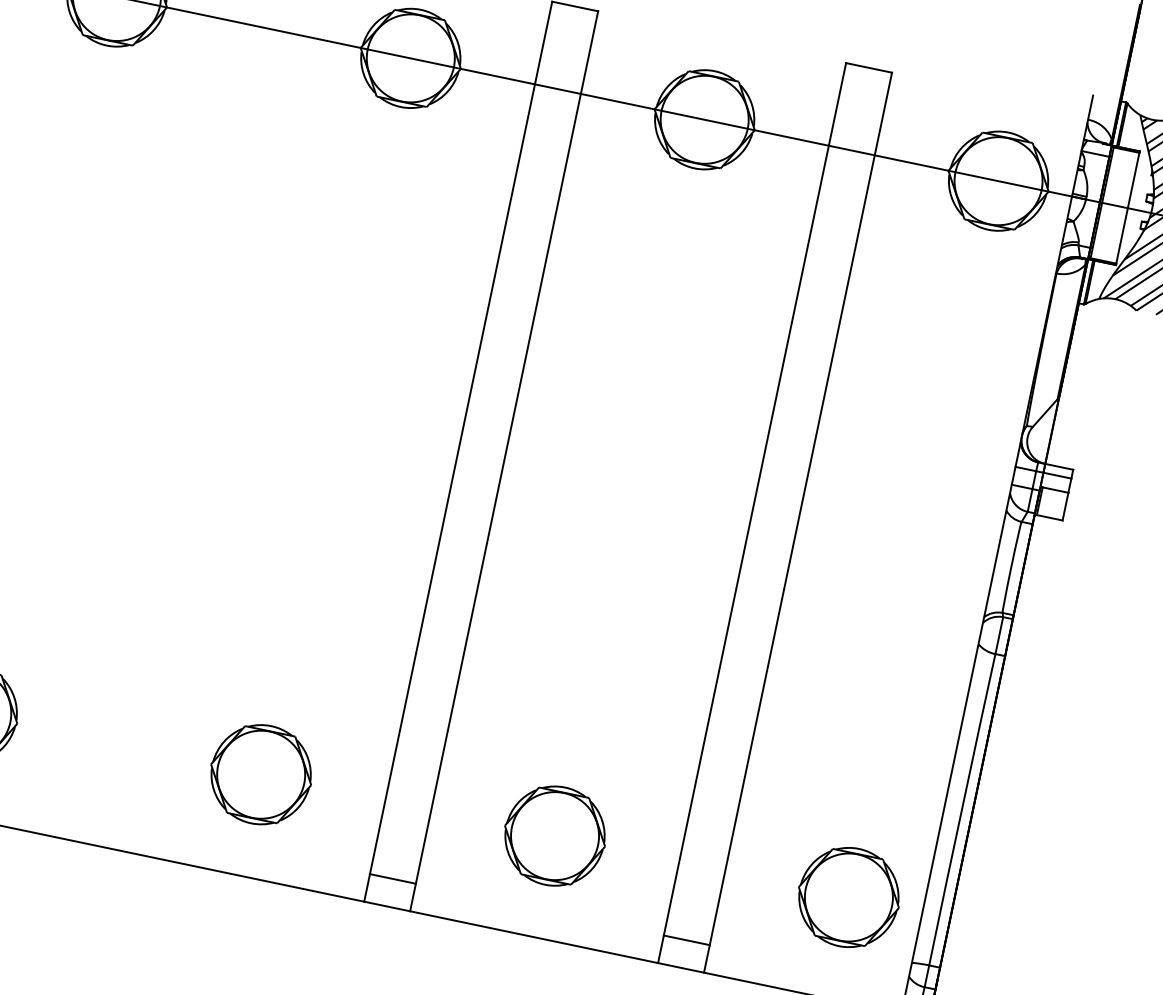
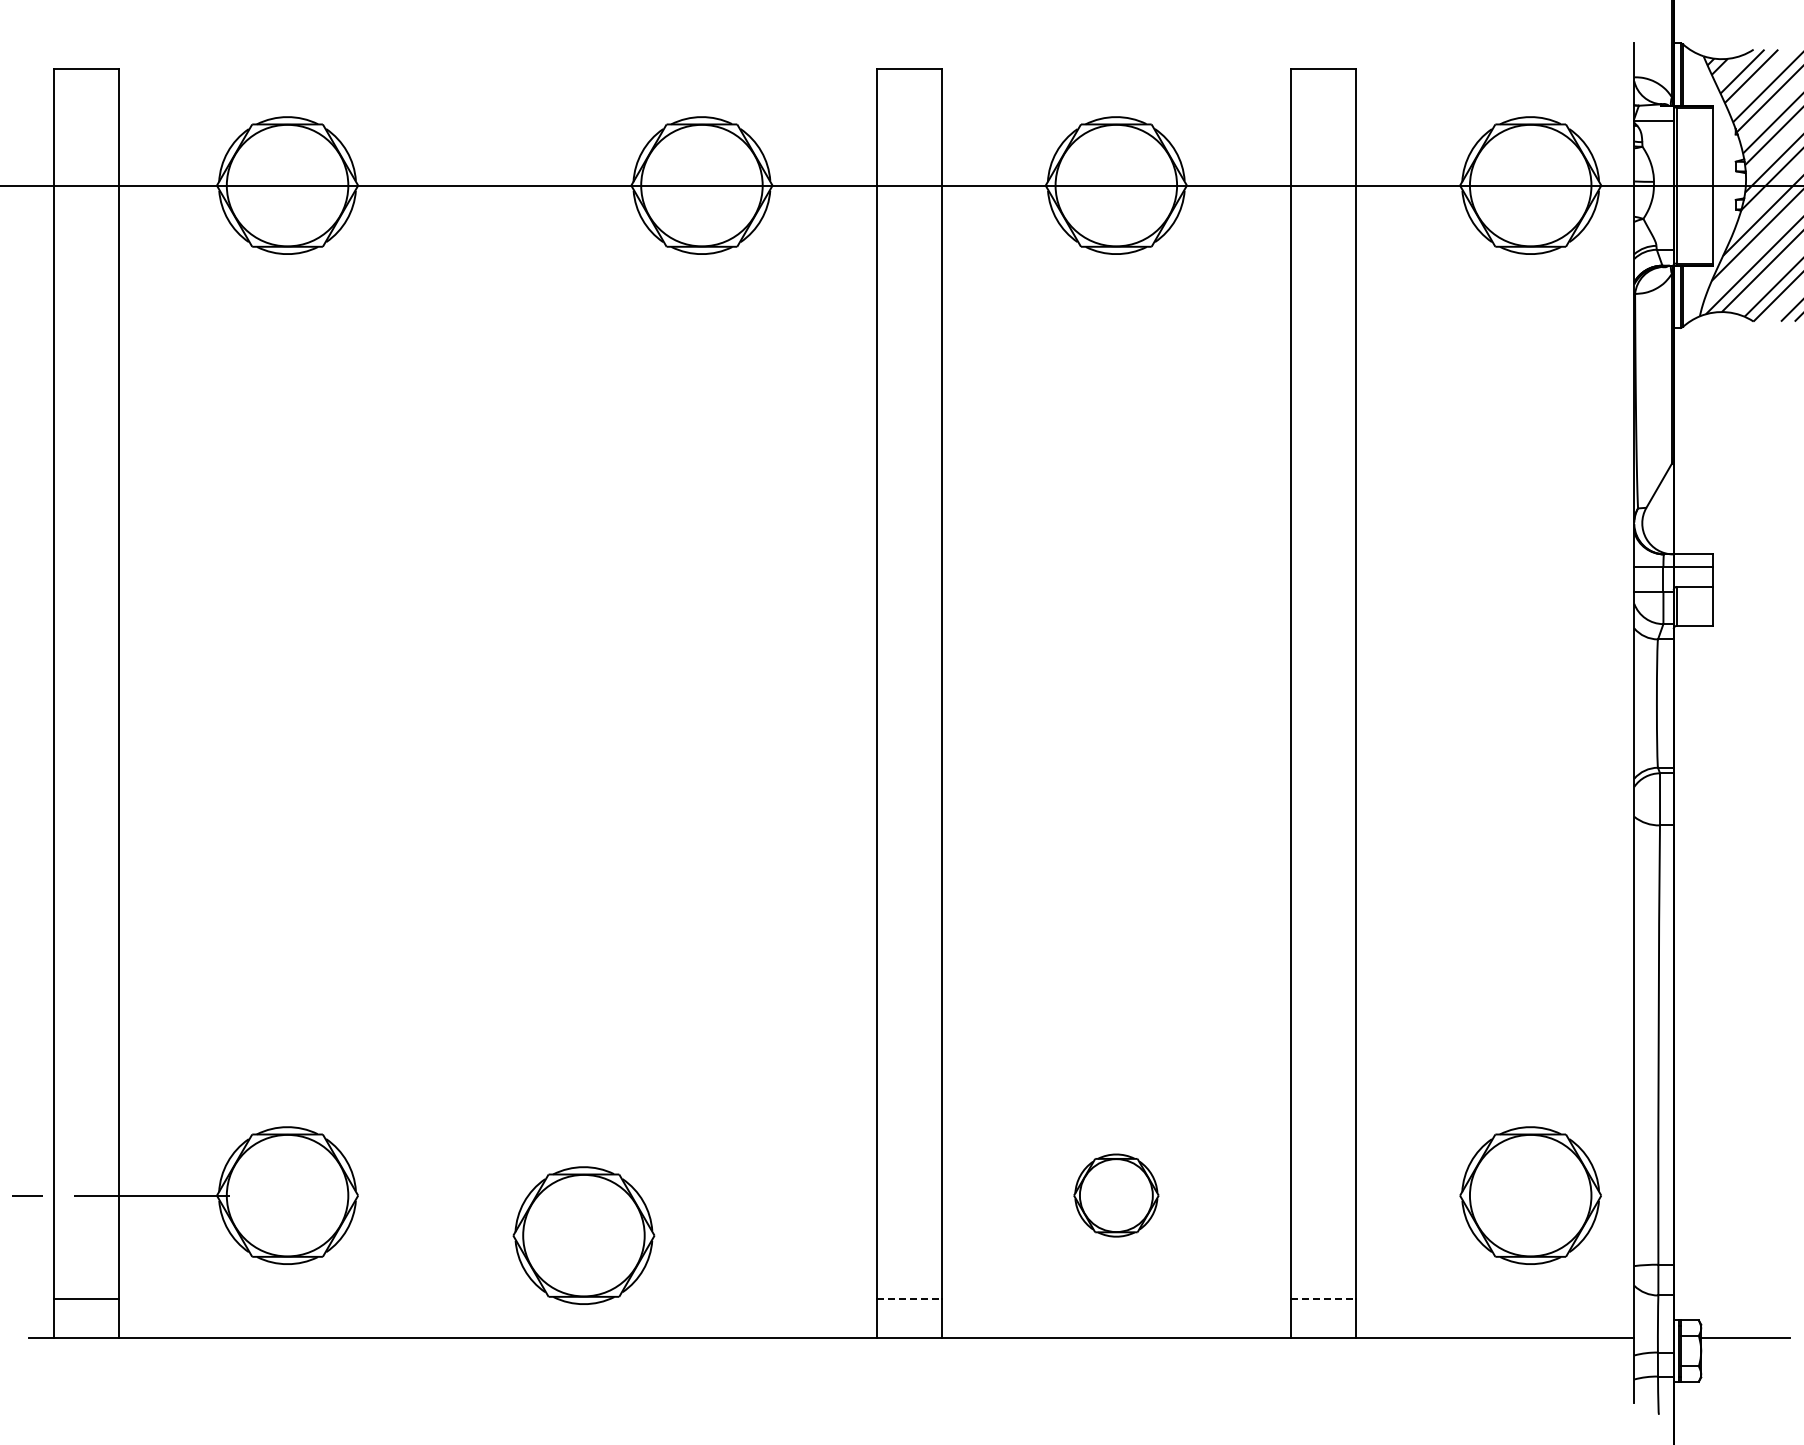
part: (260, 774) -> (583, 1235), moved
part: (555, 836) -> (1116, 1195), size x0.6
line: (392, 879) -> (909, 1299), solid -> dashed
line: (687, 940) -> (1324, 1299), solid -> dashed

